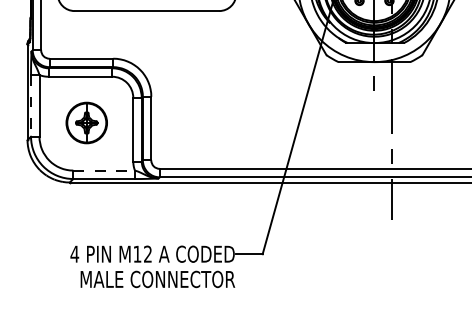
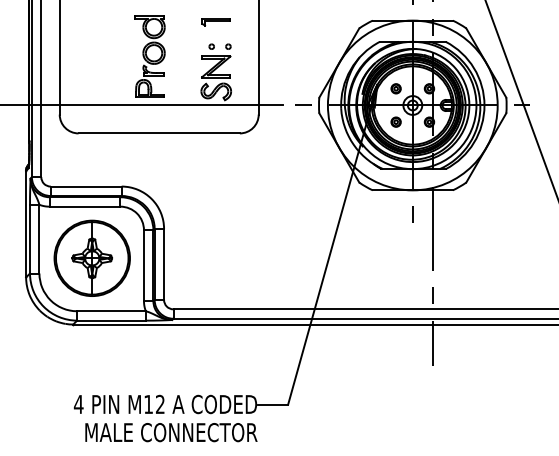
line: (31, 106) -> (30, 239), dashed -> solid
part: (86, 122) -> (91, 257), size x1.67
line: (104, 170) -> (111, 311), dashed -> solid

